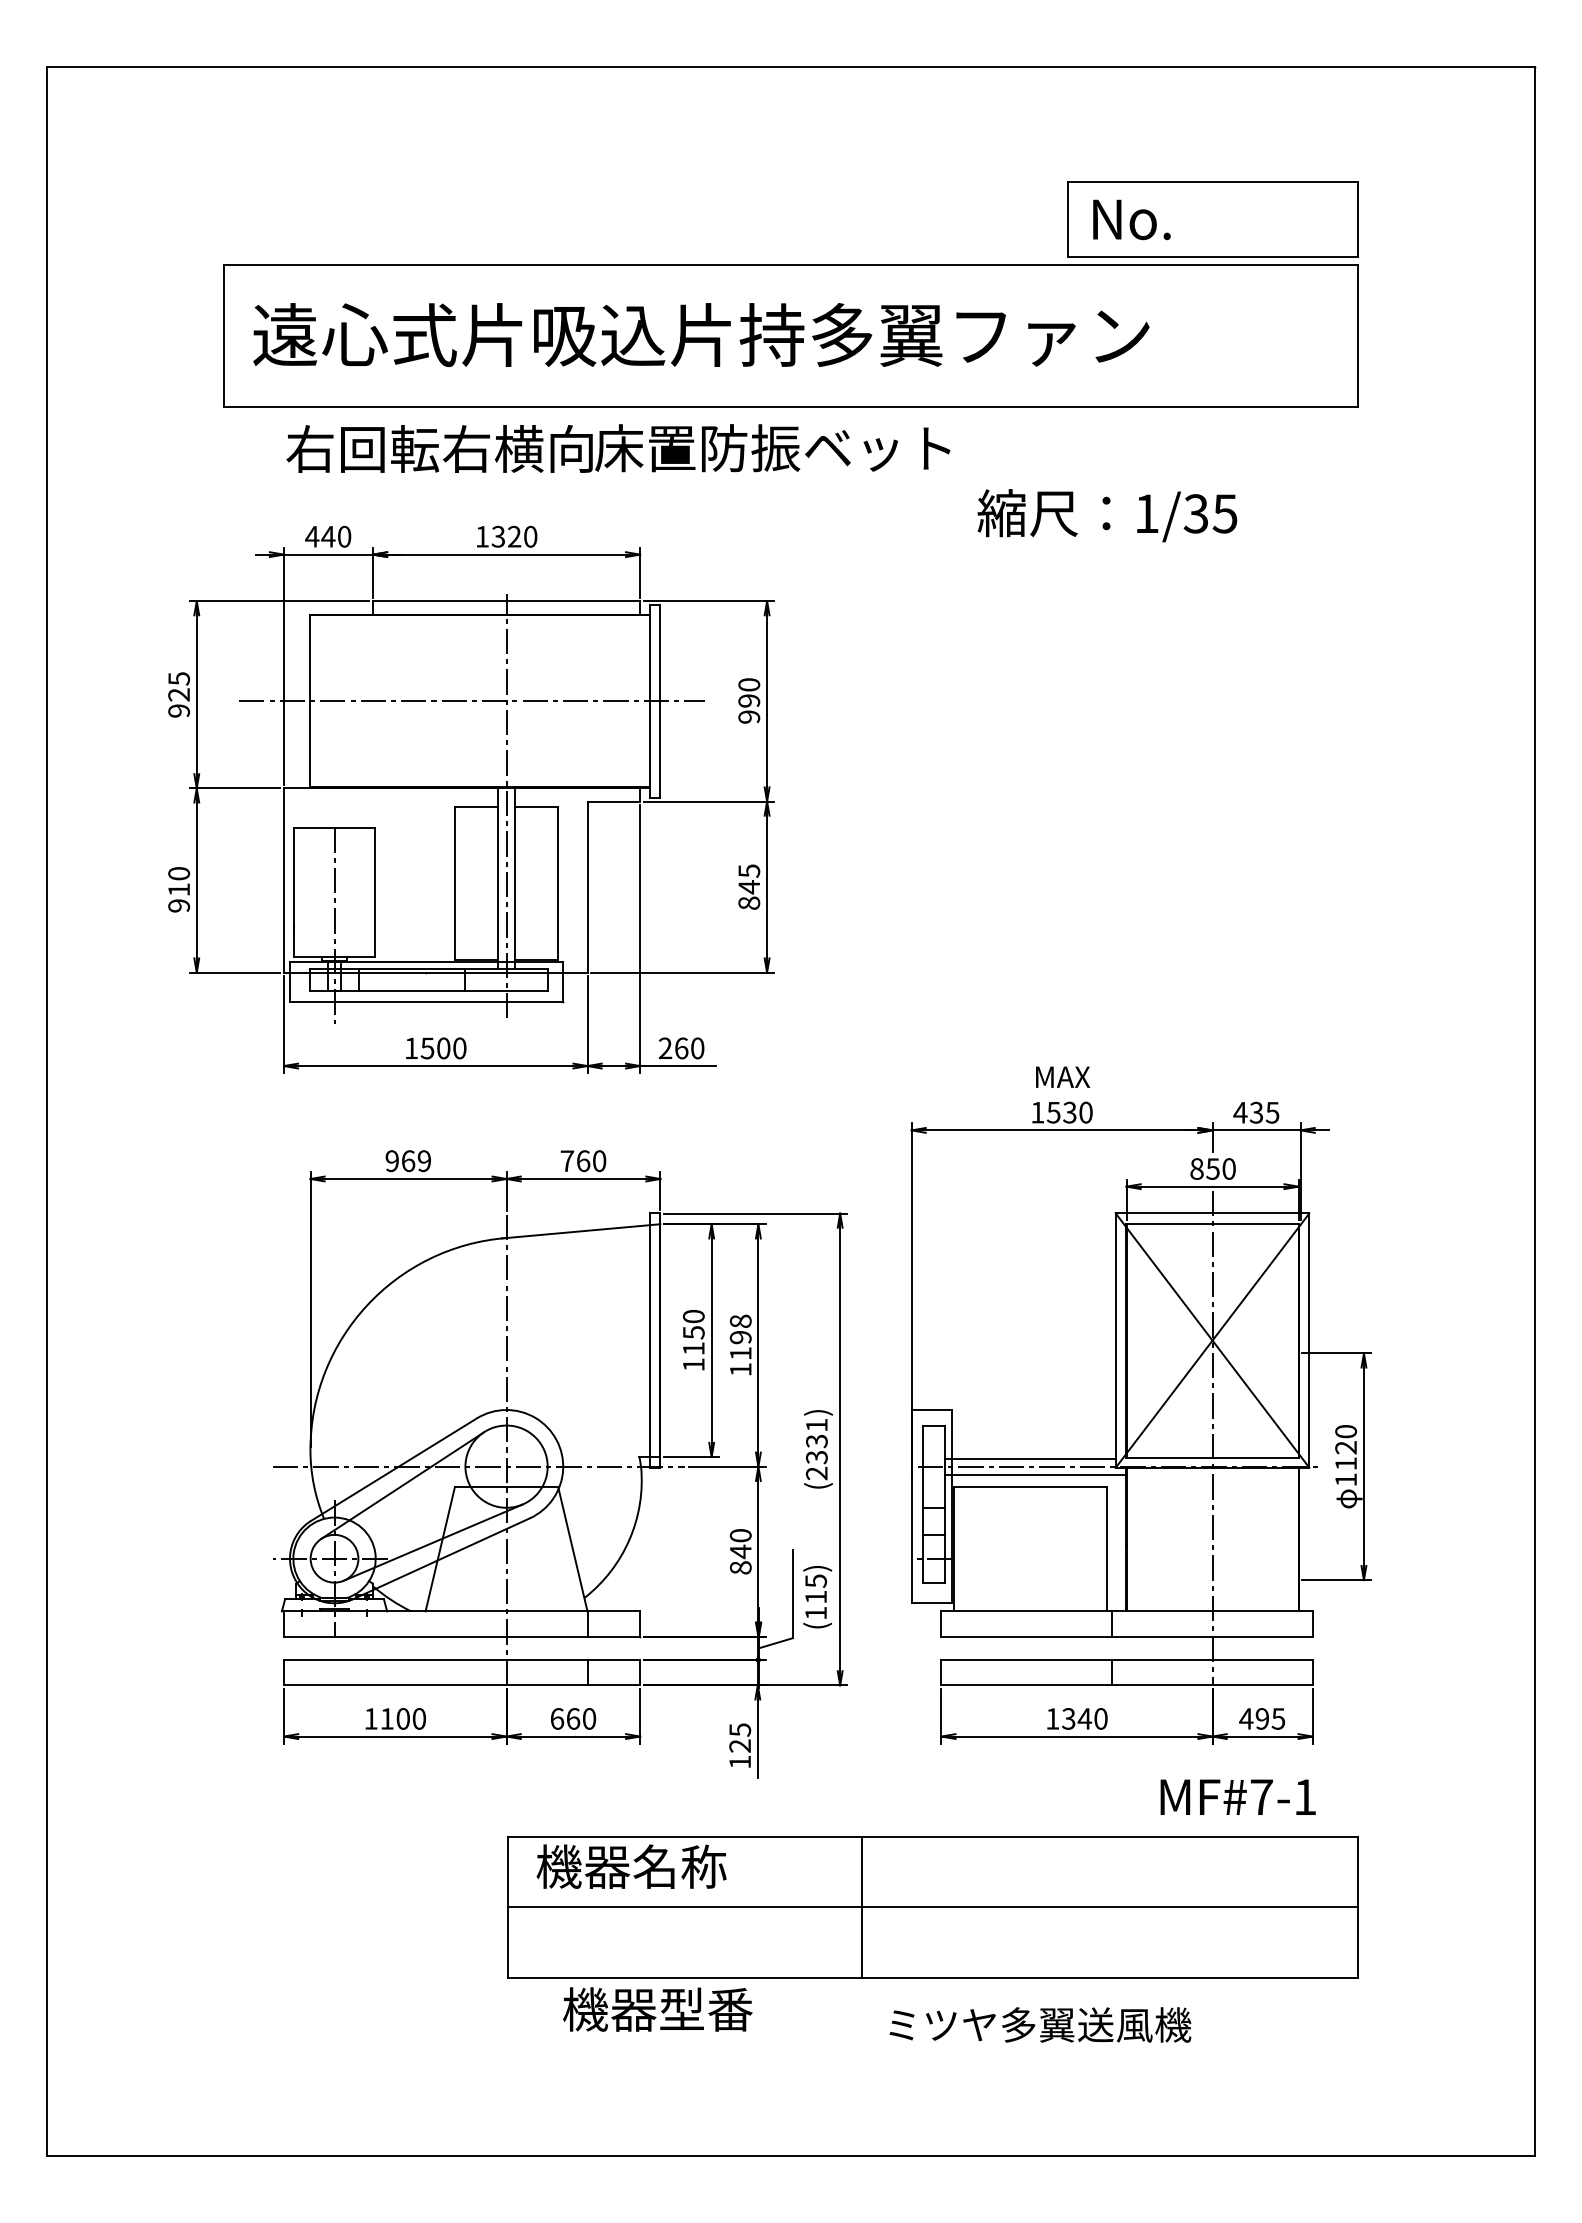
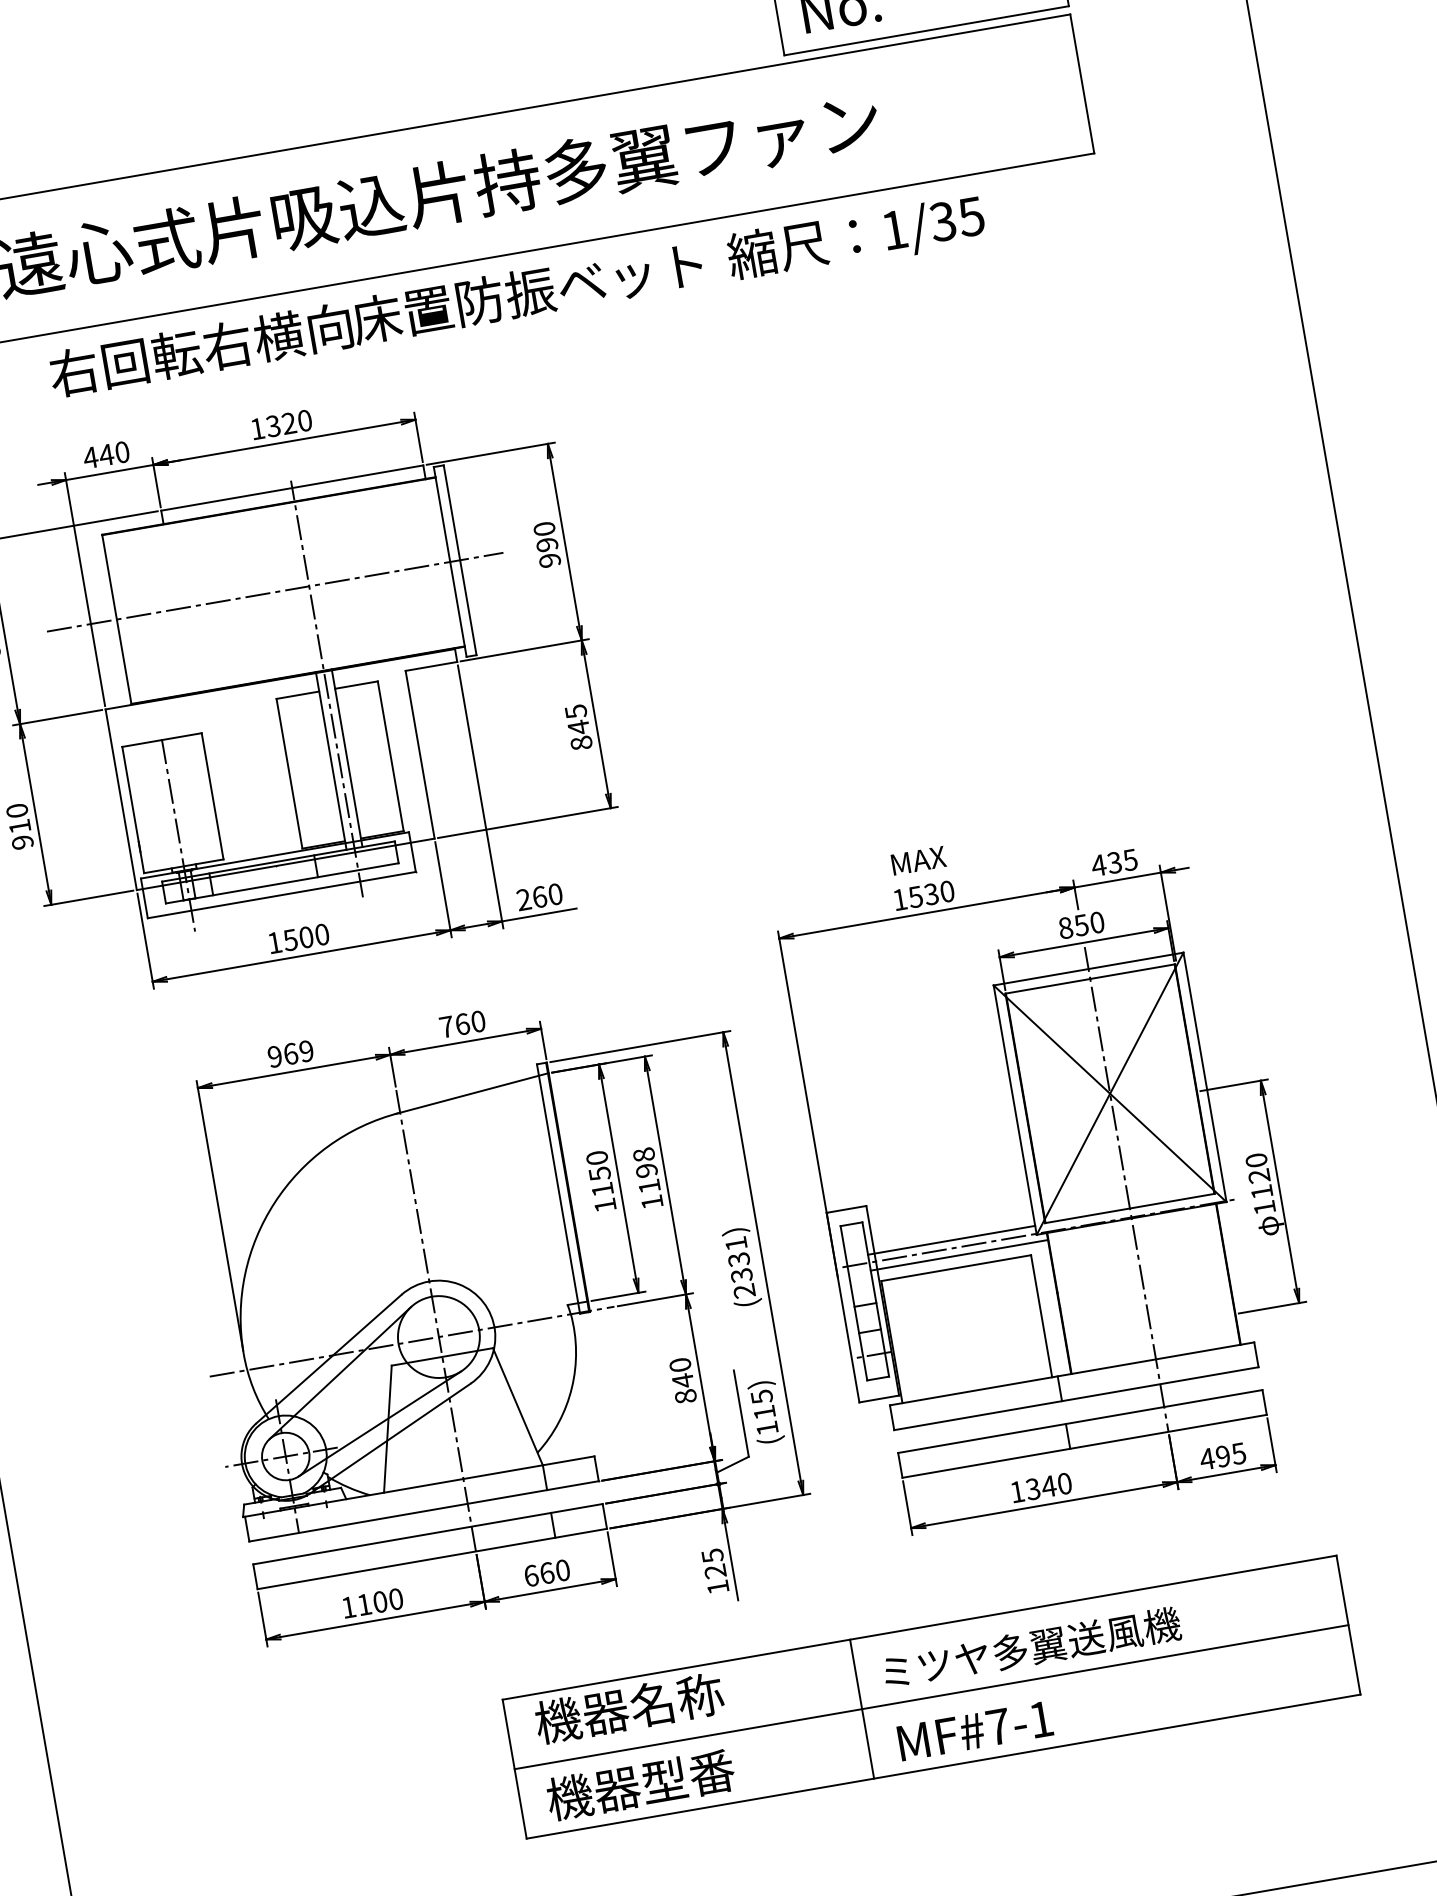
text: (1107, 515) -> (856, 238), moved
text: (1237, 1796) -> (974, 1730), moved
text: (657, 2009) -> (640, 1784), moved
text: (1040, 2024) -> (1031, 1647), moved

